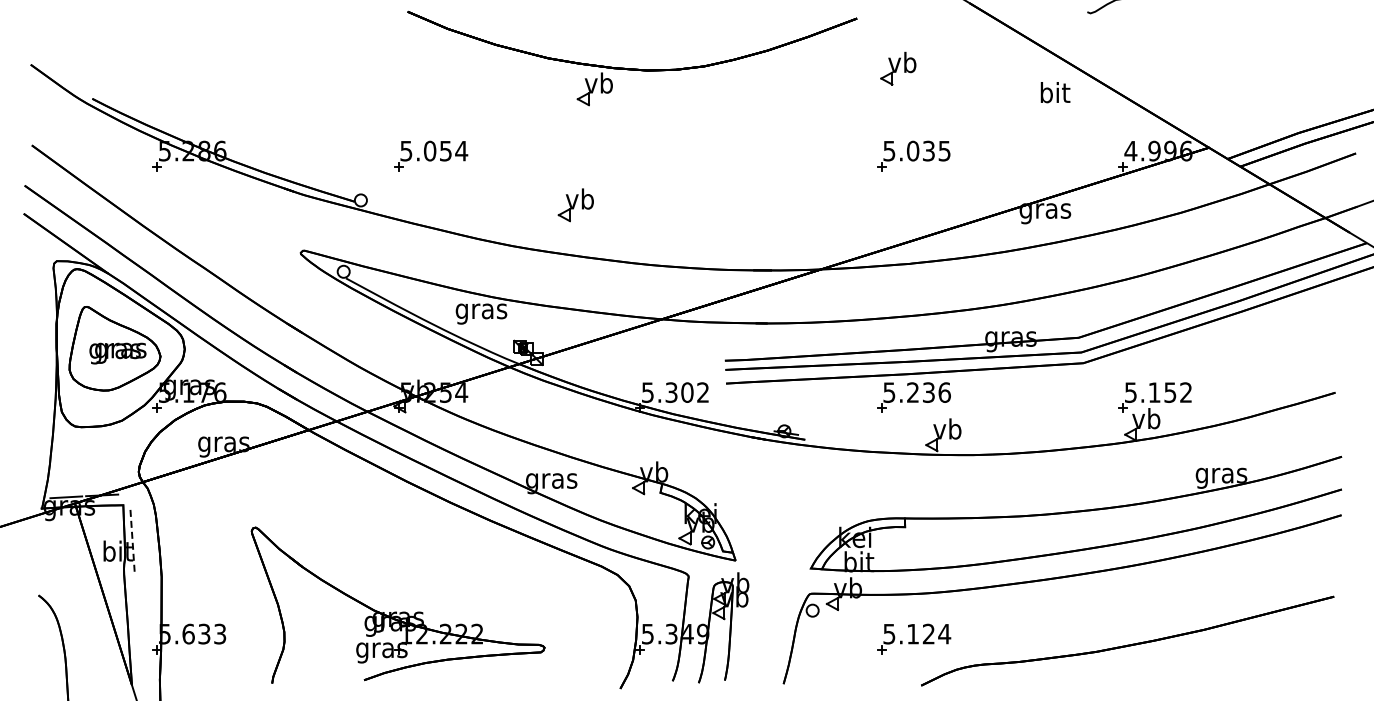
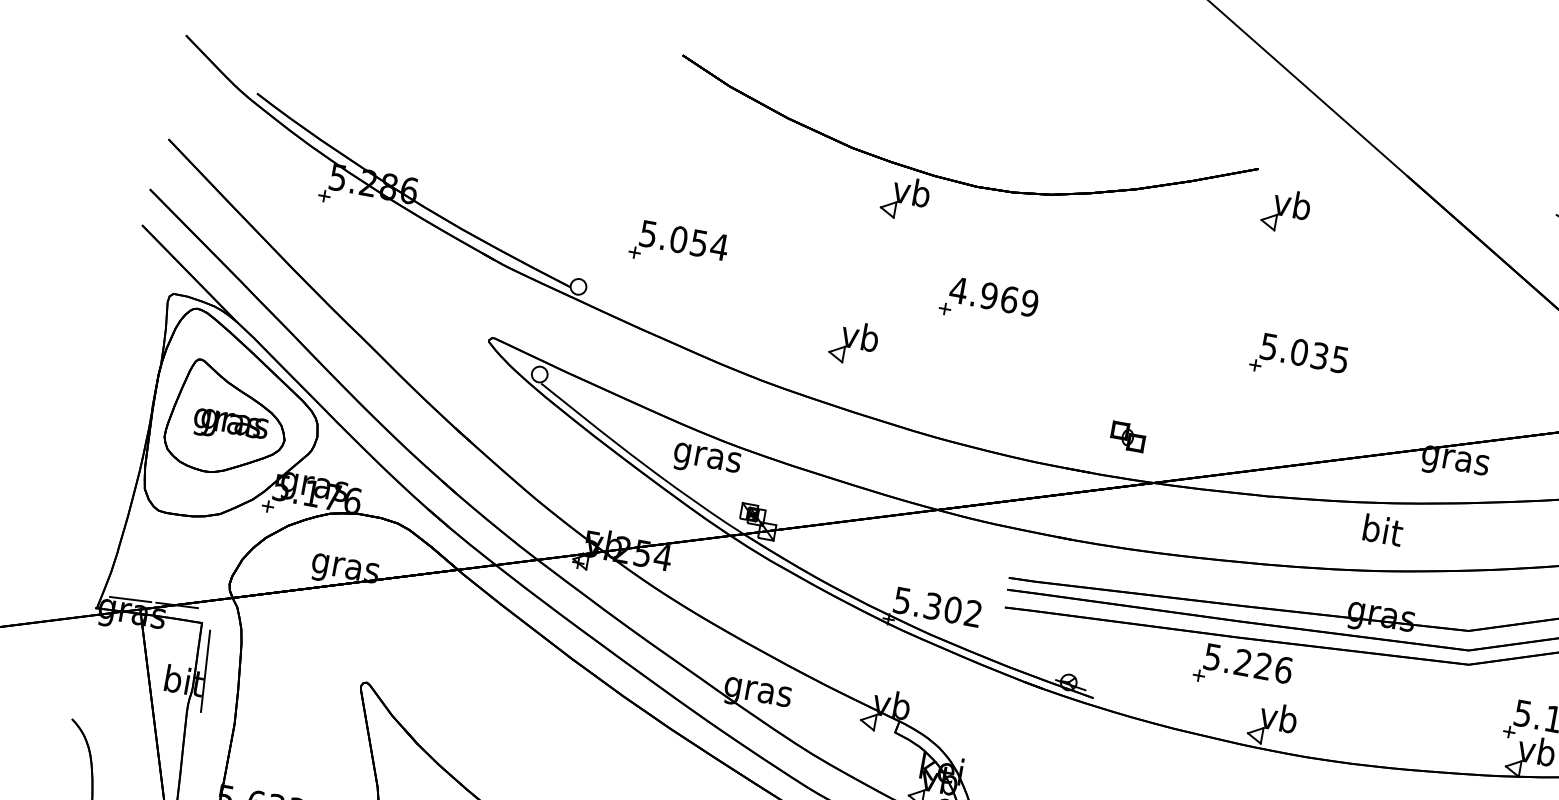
part: (898, 68) -> (1285, 211), moved
text: (1055, 92) -> (1383, 530), moved
part: (672, 155) -> (989, 301), added
part: (795, 238) -> (1128, 437), added
text: (928, 392) -> (1262, 666), 5.236 -> 5.226
line: (132, 541) -> (205, 671), dashed -> solid

